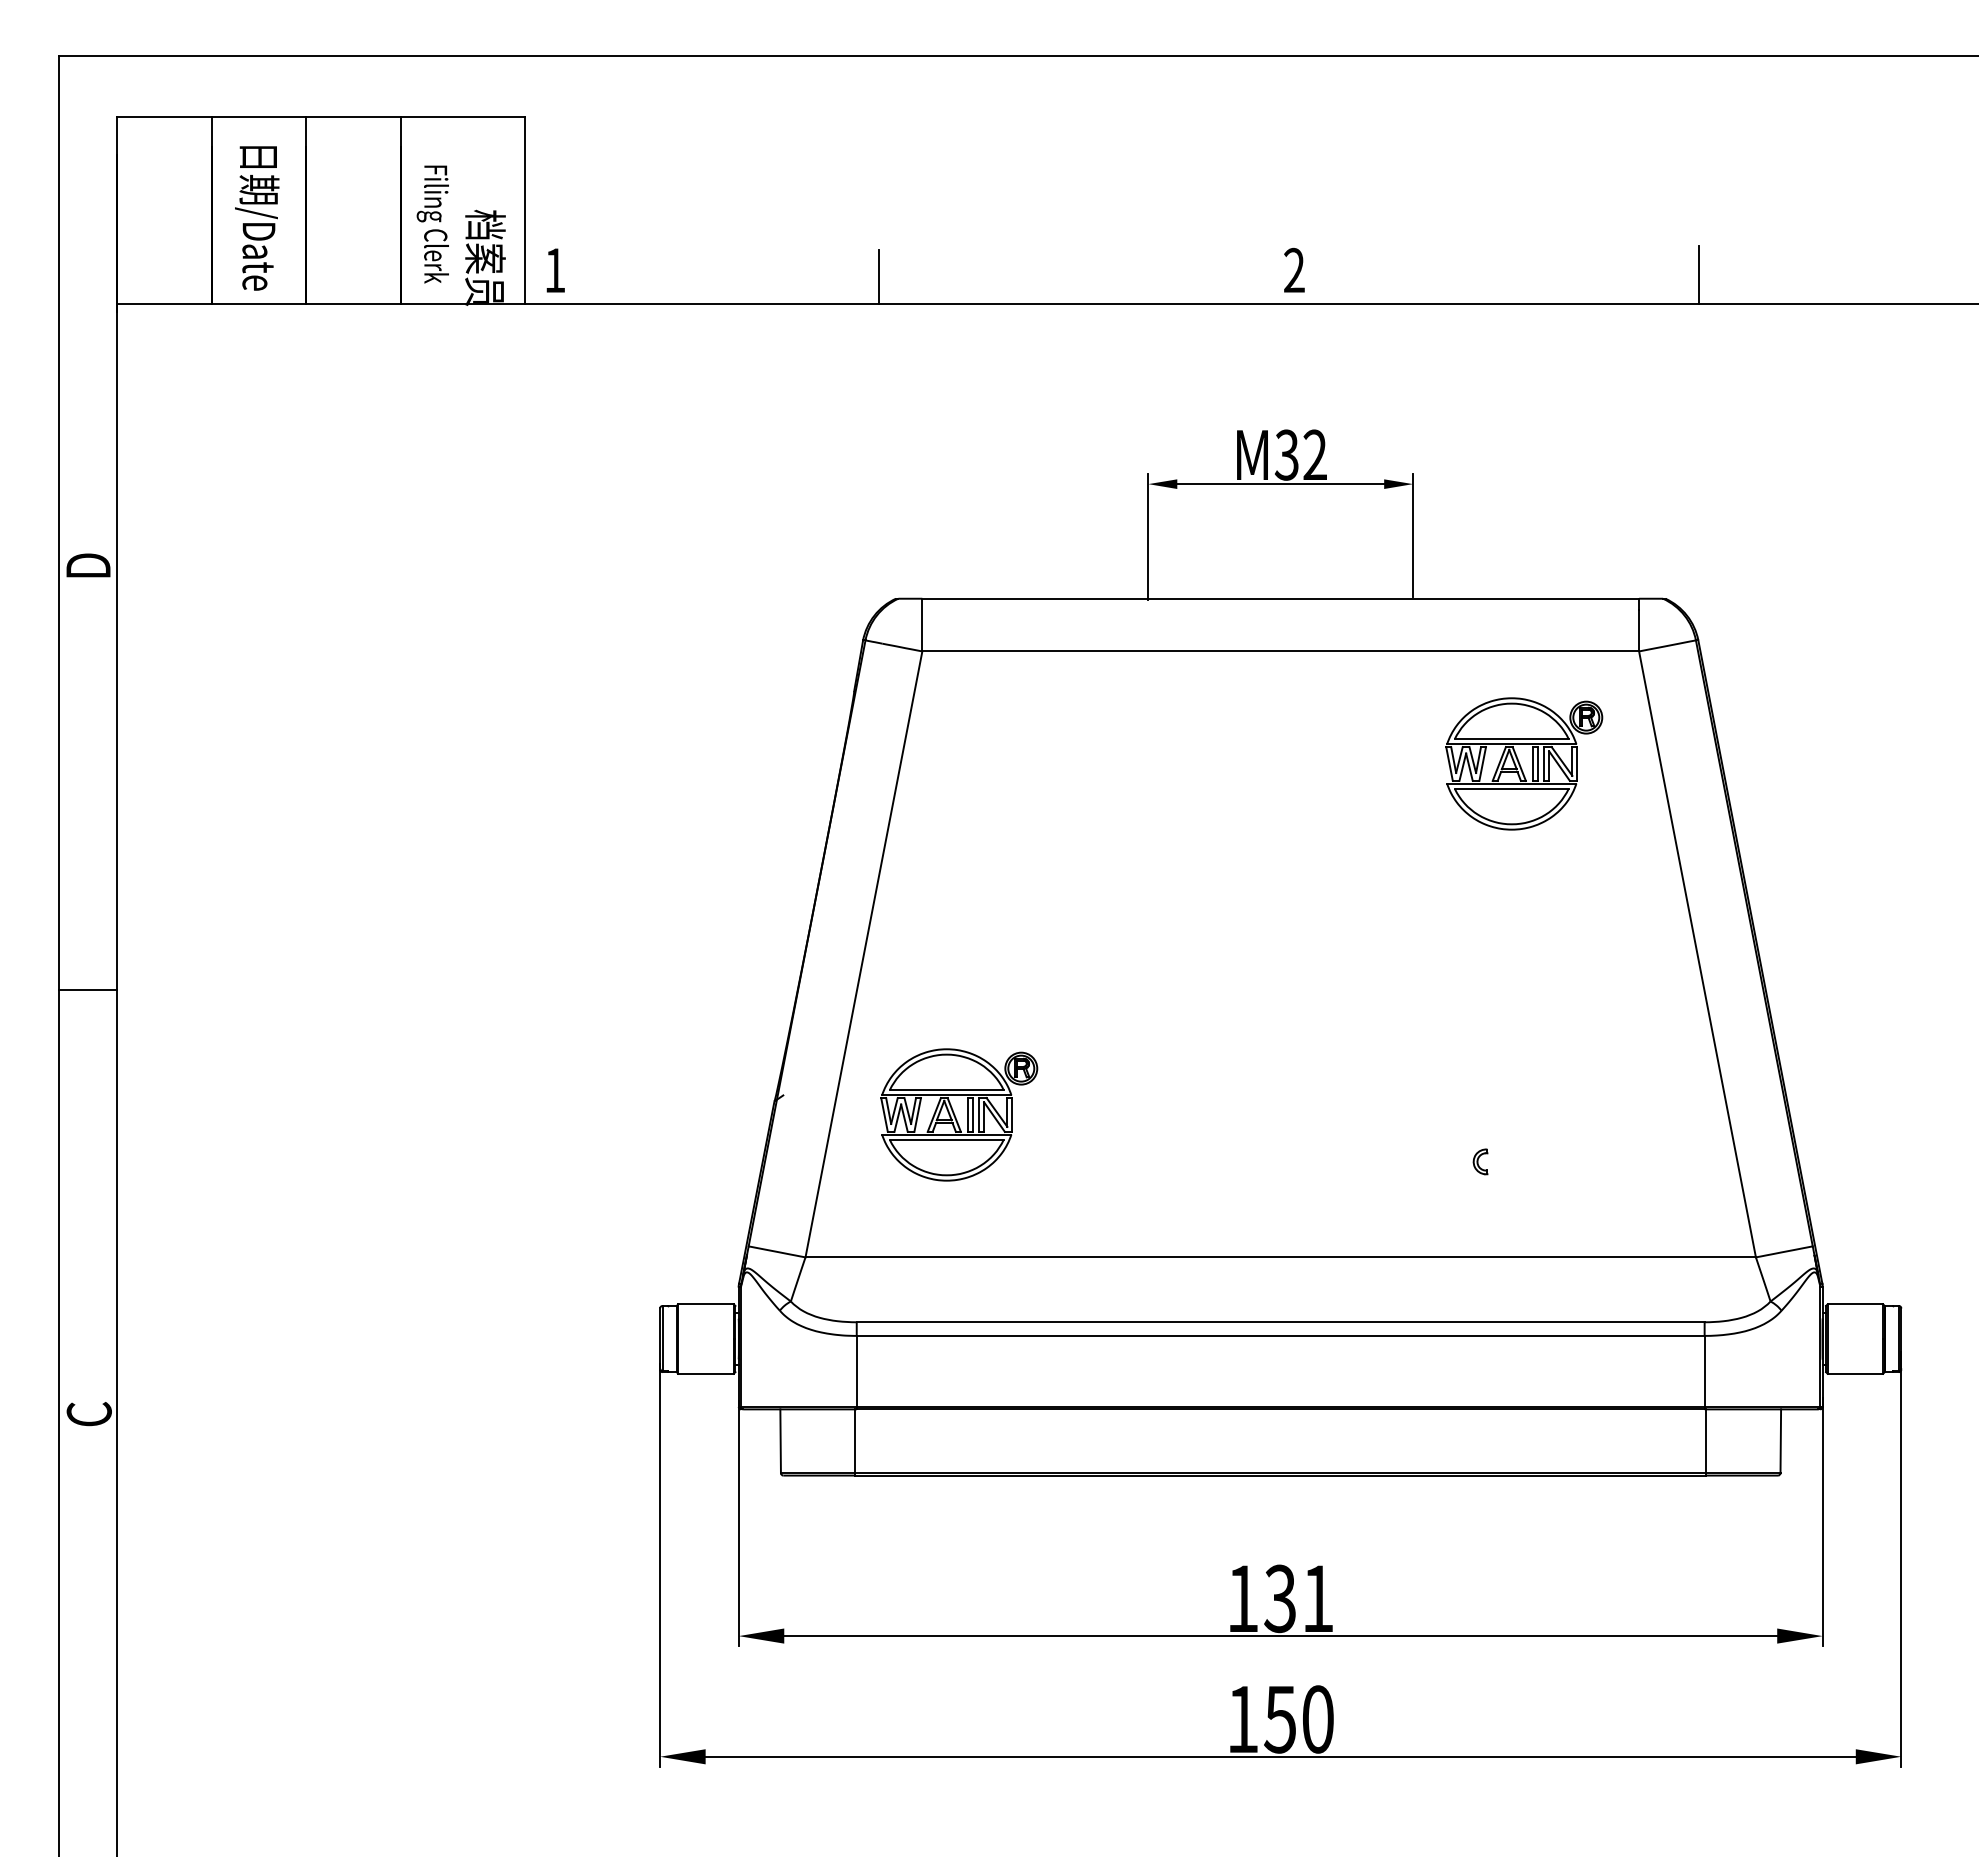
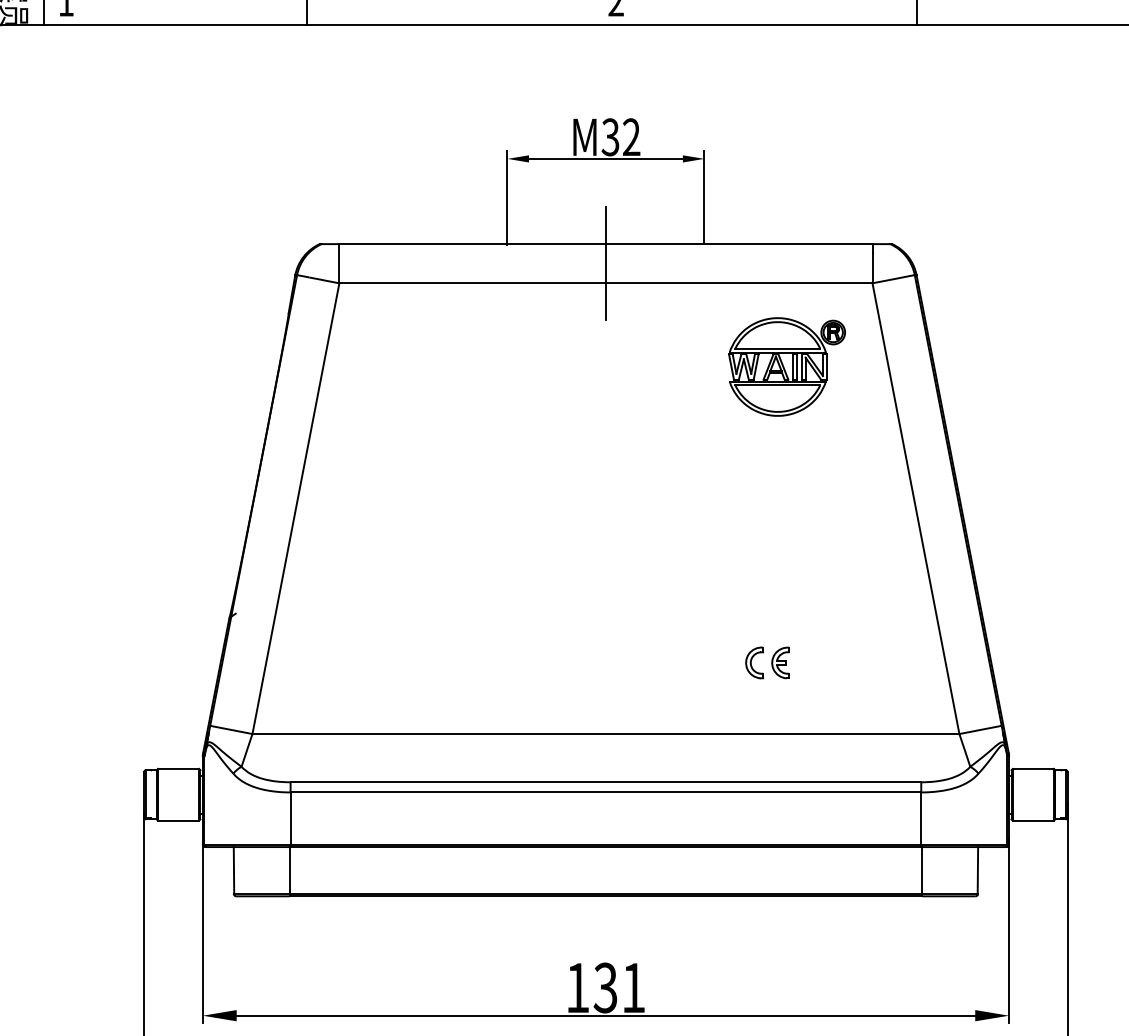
line: (1280, 625) -> (605, 264), added
part: (959, 1114) -> (367, 627), removed
part: (1480, 1161) -> (754, 662), size x1.67
part: (1515, 1161) -> (780, 662), added

